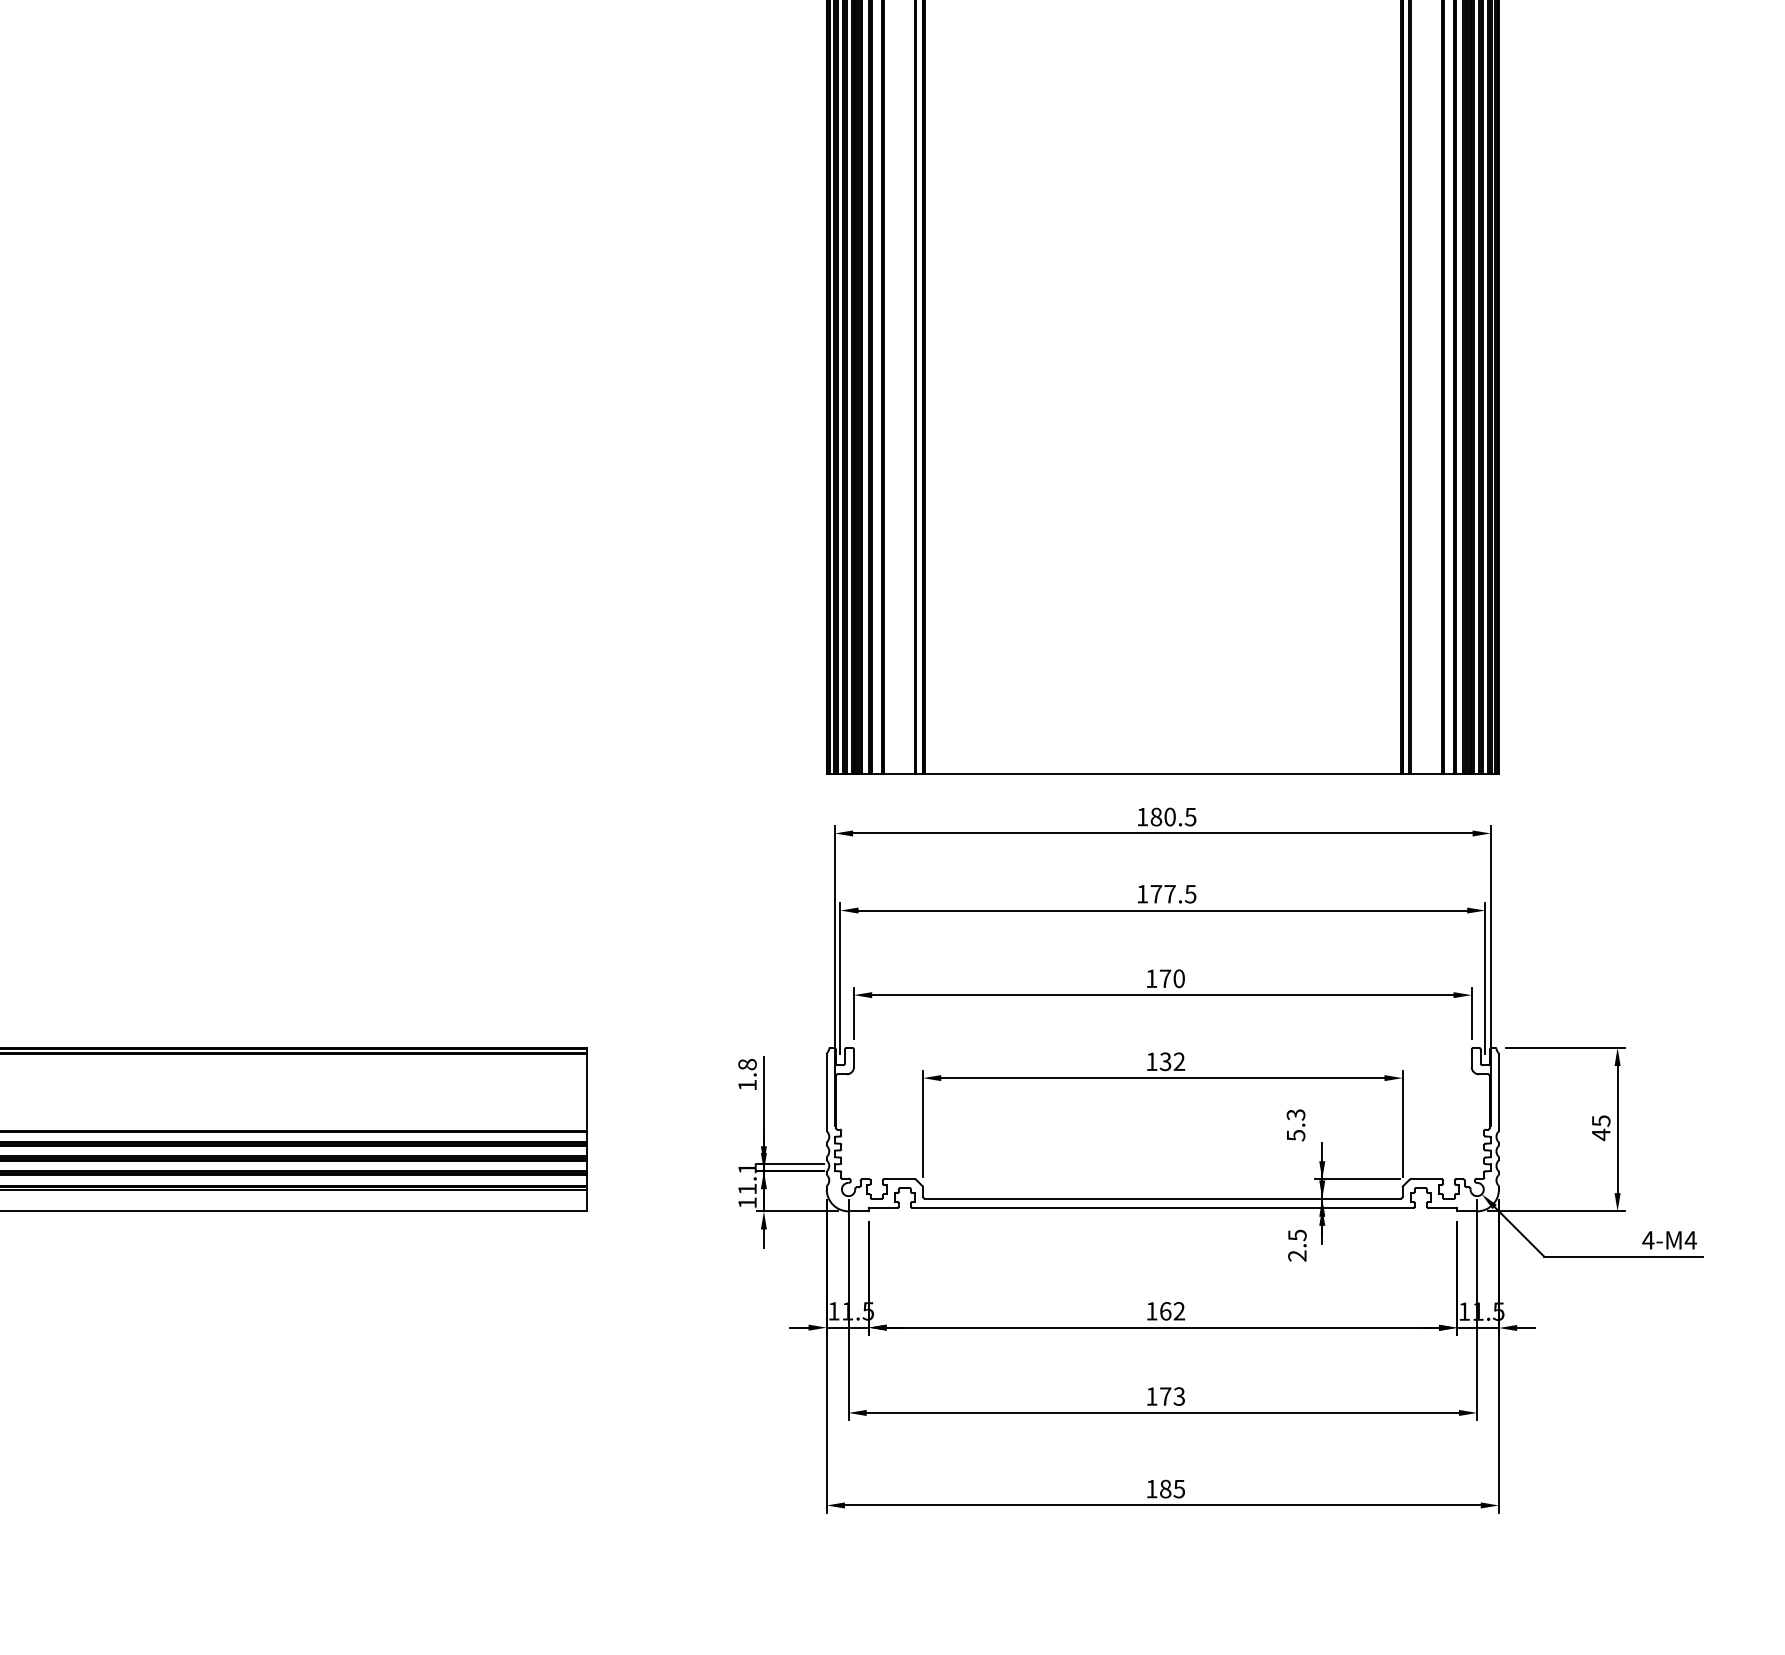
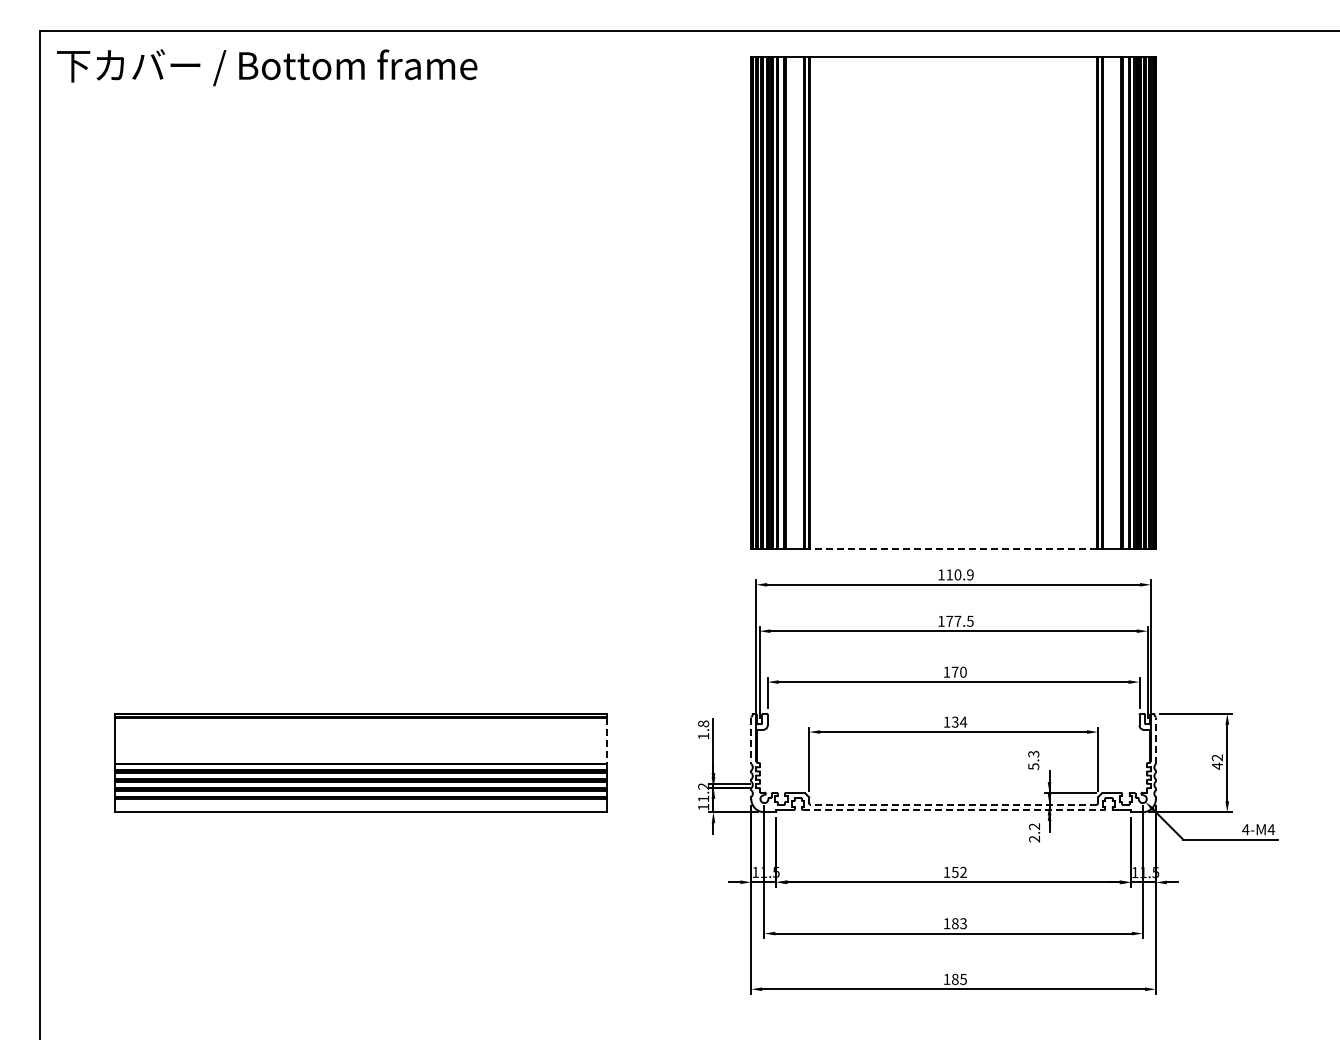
line: (1162, 773) -> (953, 548), solid -> dashed
text: (1172, 816) -> (959, 574), 180.5 -> 110.9
text: (1179, 1060) -> (963, 721), 132 -> 134
line: (587, 1092) -> (607, 740), solid -> dashed
line: (827, 1092) -> (751, 740), solid -> dashed
line: (1498, 1092) -> (1155, 740), solid -> dashed
text: (1601, 1120) -> (1217, 757), 45 -> 42
text: (747, 1168) -> (703, 786), 11.1 -> 11.2
line: (1162, 1198) -> (953, 804), solid -> dashed
line: (1162, 1208) -> (953, 810), solid -> dashed
text: (1297, 1235) -> (1034, 826), 2.5 -> 2.2
text: (1164, 1309) -> (954, 871), 162 -> 152
text: (1166, 1396) -> (955, 923), 173 -> 183

